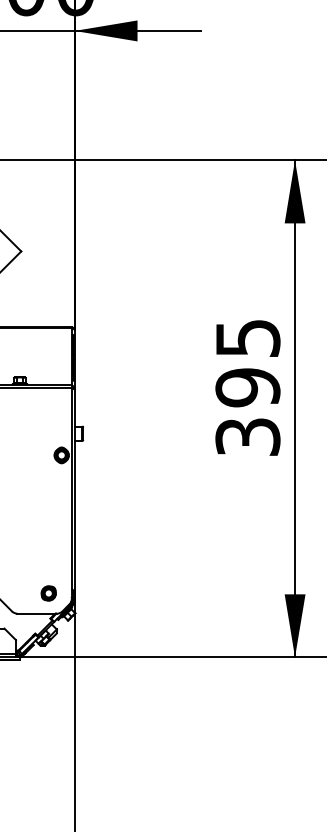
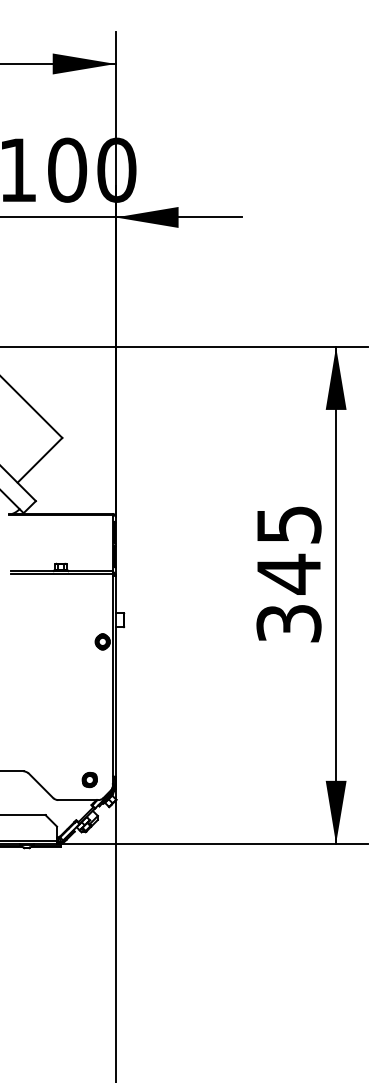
text: (247, 386) -> (288, 573), 395 -> 345

